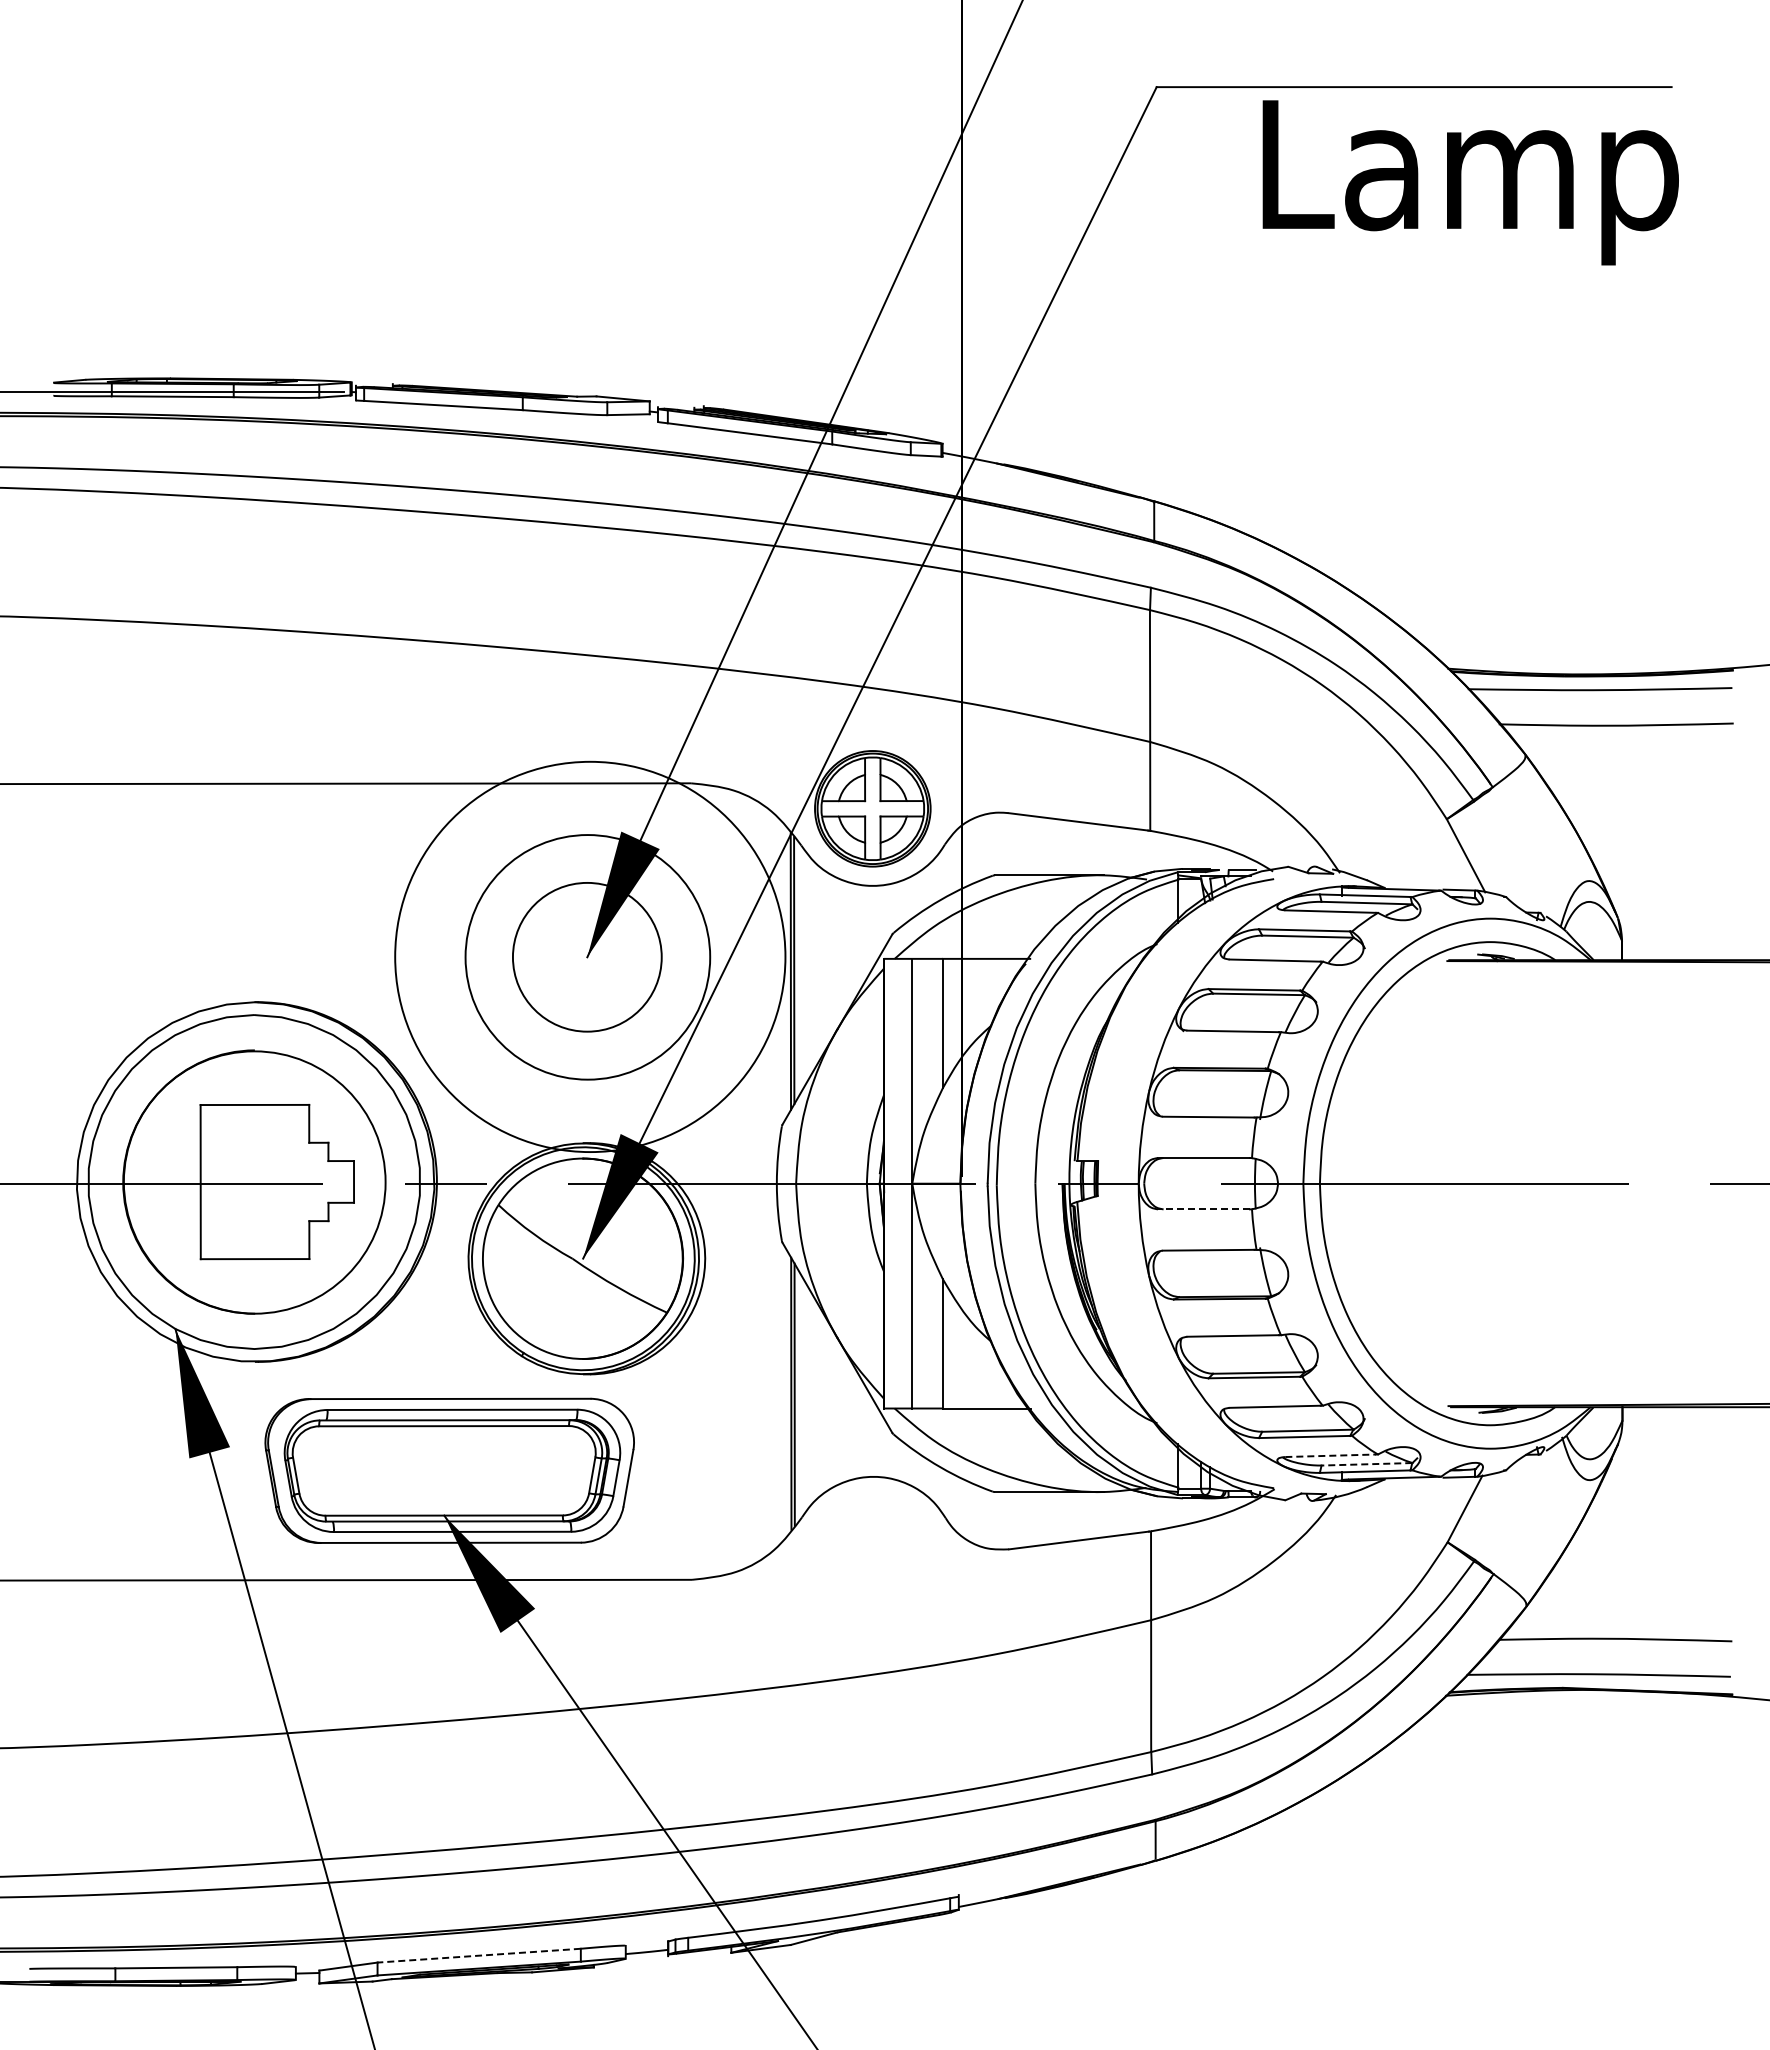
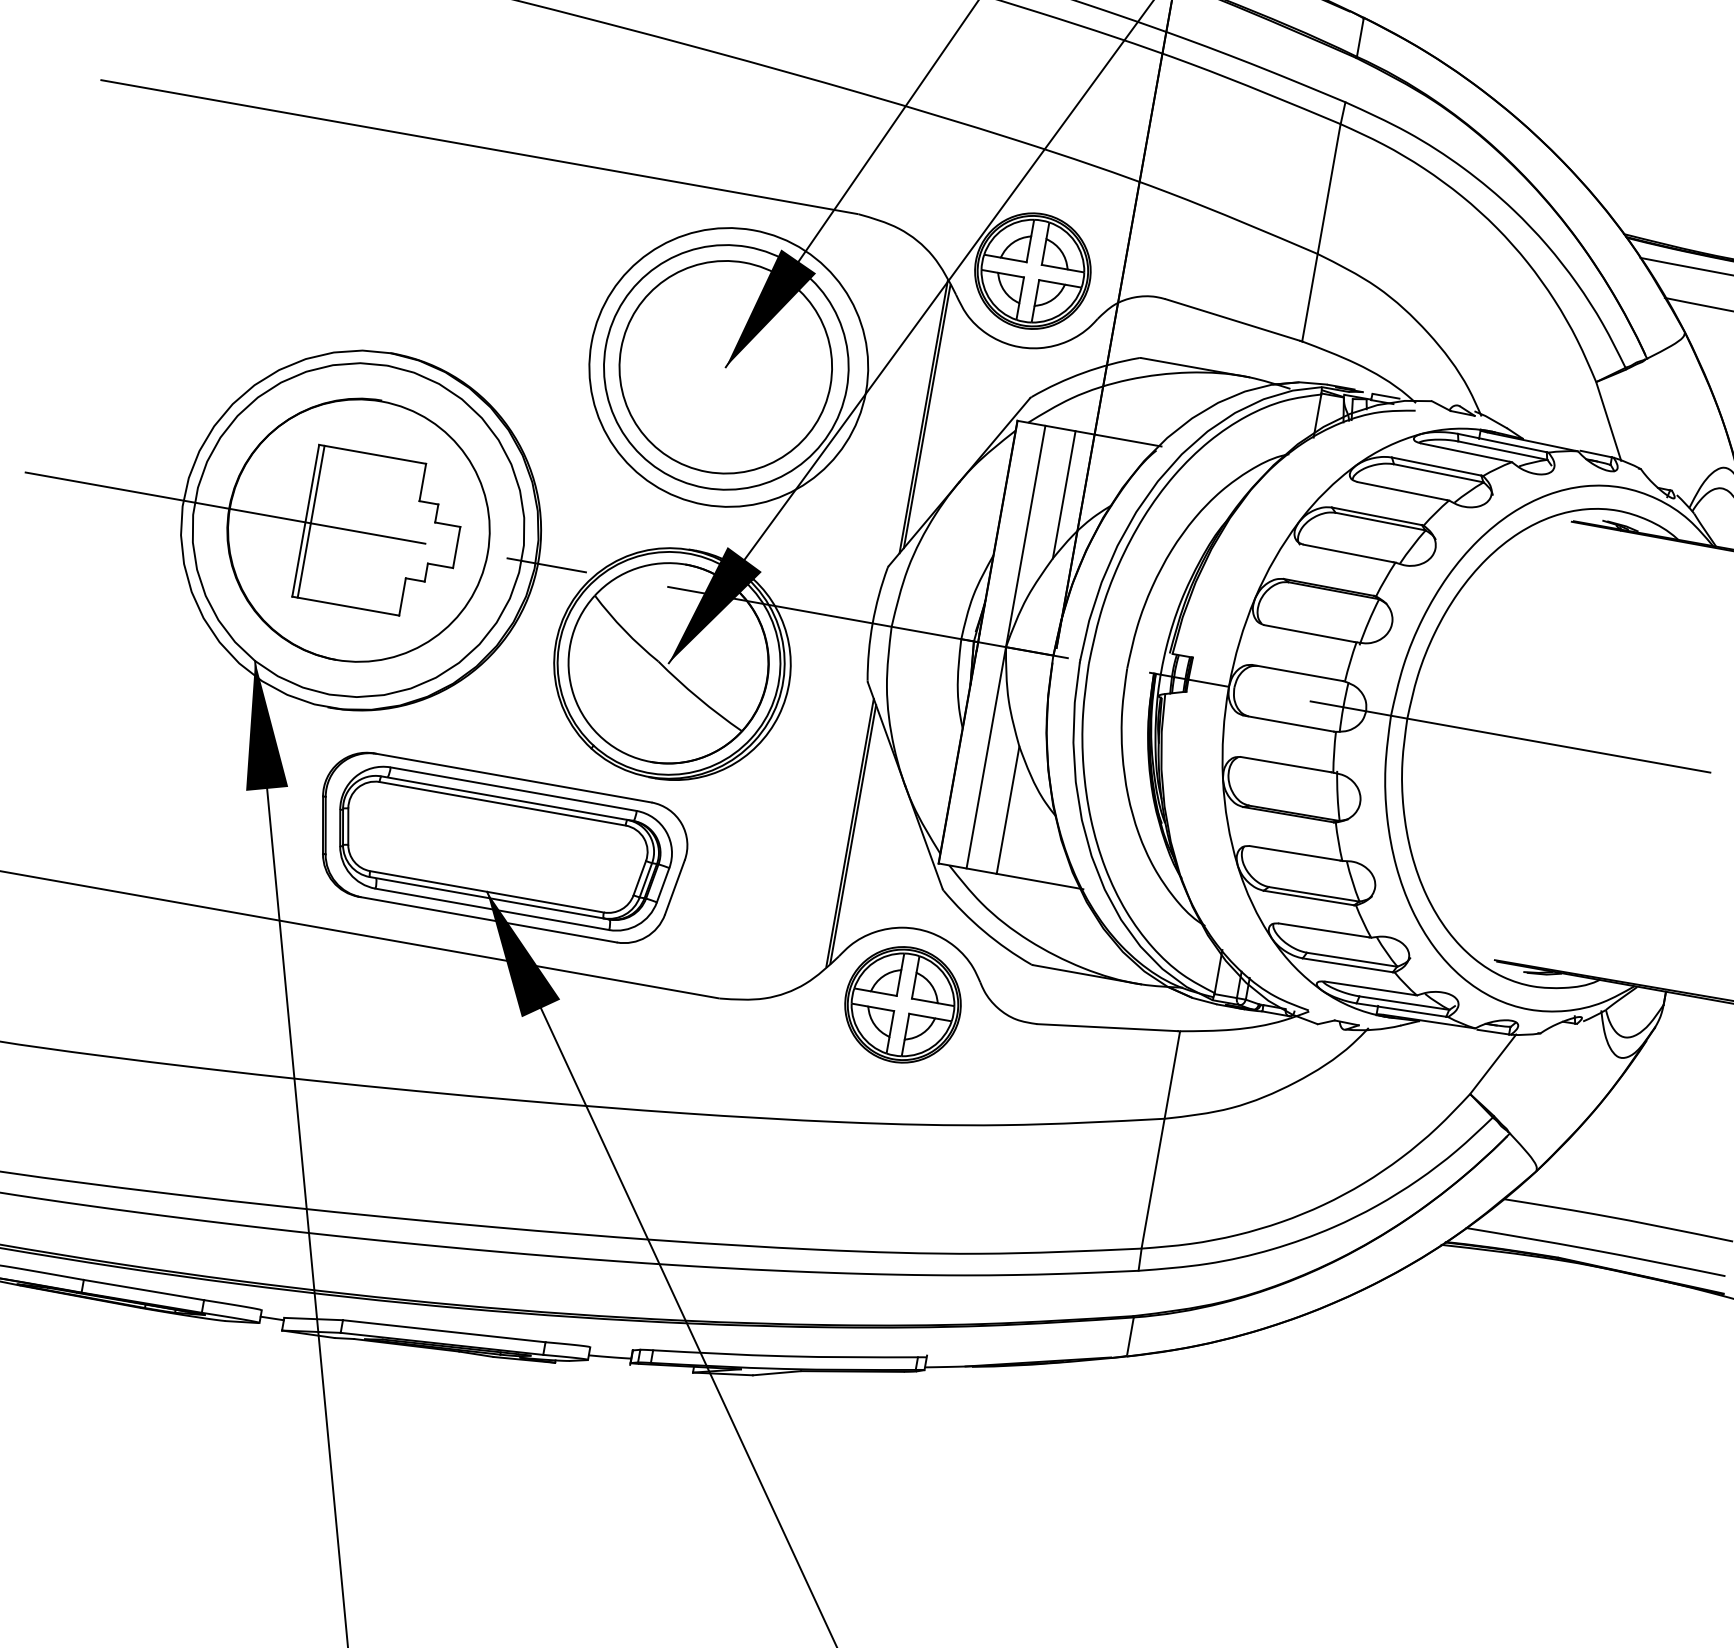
circle: (589, 956) -> (728, 366), size x0.71
circle: (587, 957) -> (725, 367), size x1.43
line: (206, 1182) -> (311, 522), added
line: (1204, 1209) -> (1289, 723), dashed -> solid
line: (1331, 1455) -> (1371, 988), dashed -> solid
line: (1366, 1464) -> (1403, 1003), dashed -> solid
part: (873, 1553) -> (902, 1004), added
line: (479, 1955) -> (444, 1331), dashed -> solid

